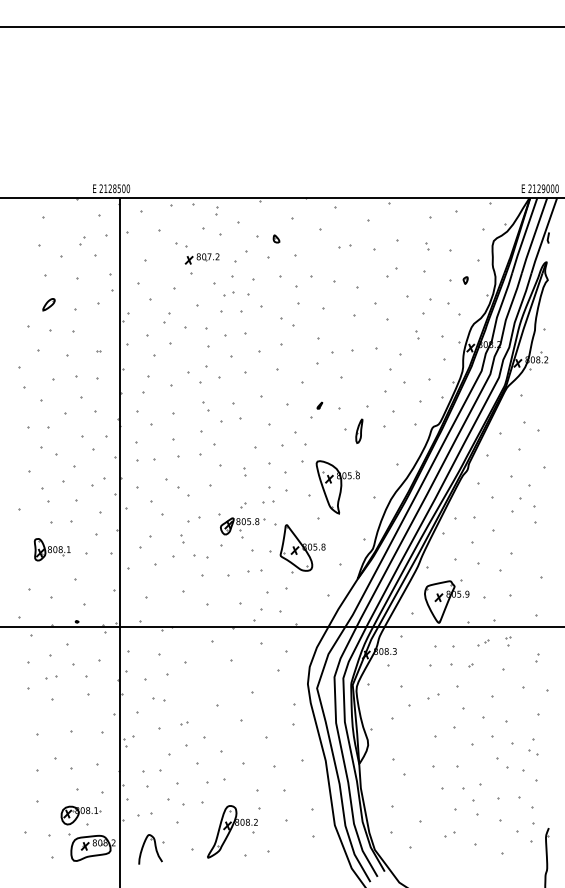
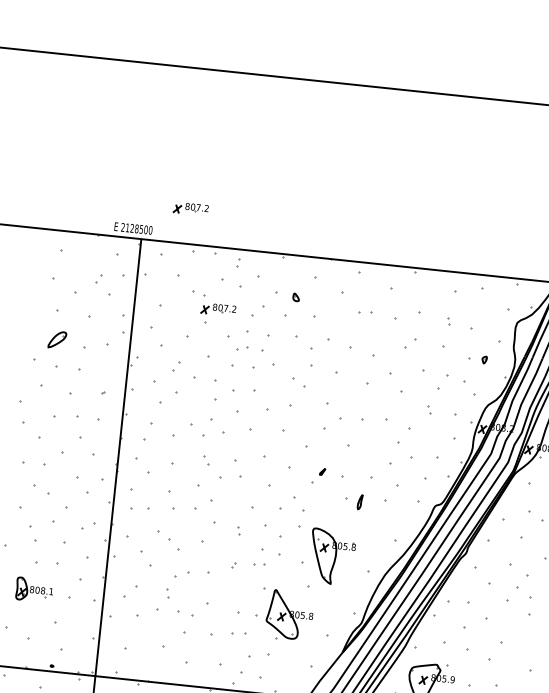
part: (164, 163) -> (190, 208), added
part: (48, 304) -> (56, 339), size x1.4
part: (359, 430) -> (360, 501), size x0.6
part: (242, 527) -> (230, 587), removed

